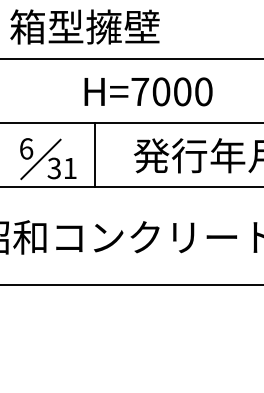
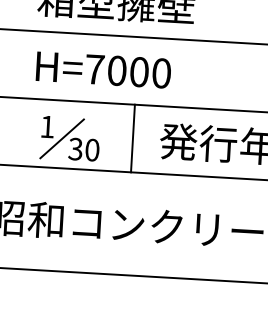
text: (148, 91) -> (103, 69), moved
text: (26, 148) -> (47, 126), 6 -> 1
line: (95, 155) -> (133, 138), moved
text: (69, 168) -> (91, 150), 31 -> 30

